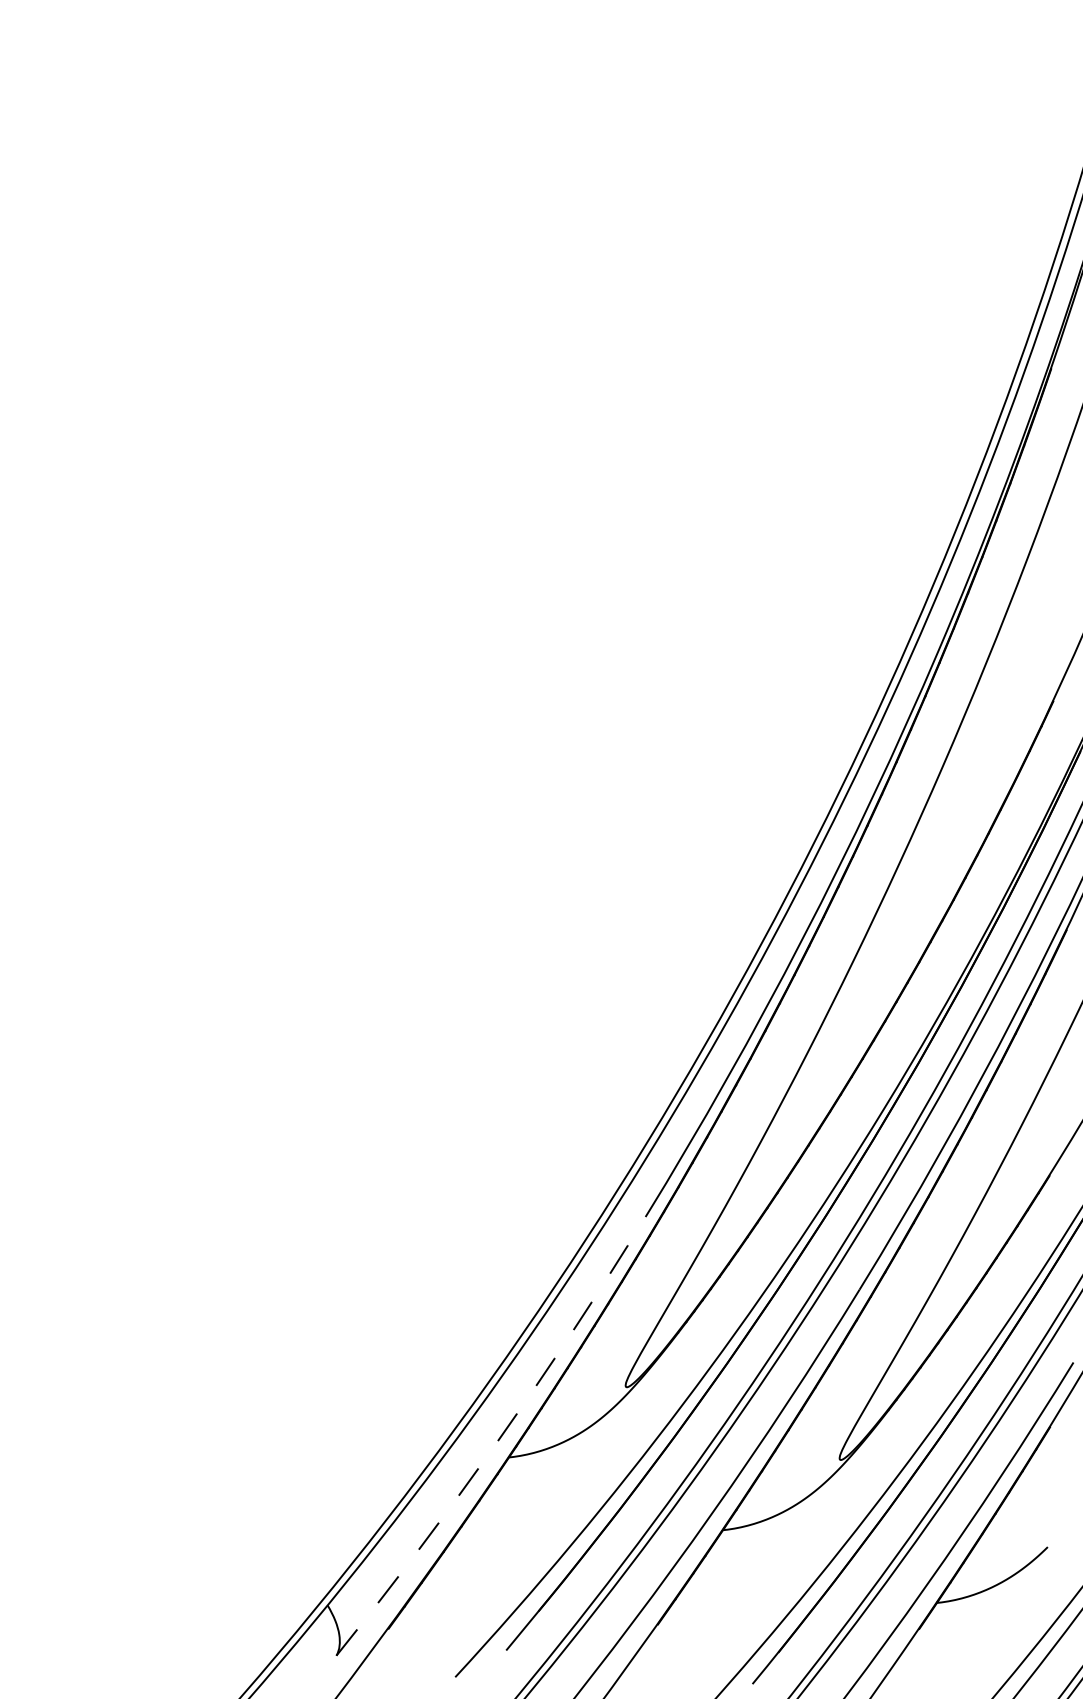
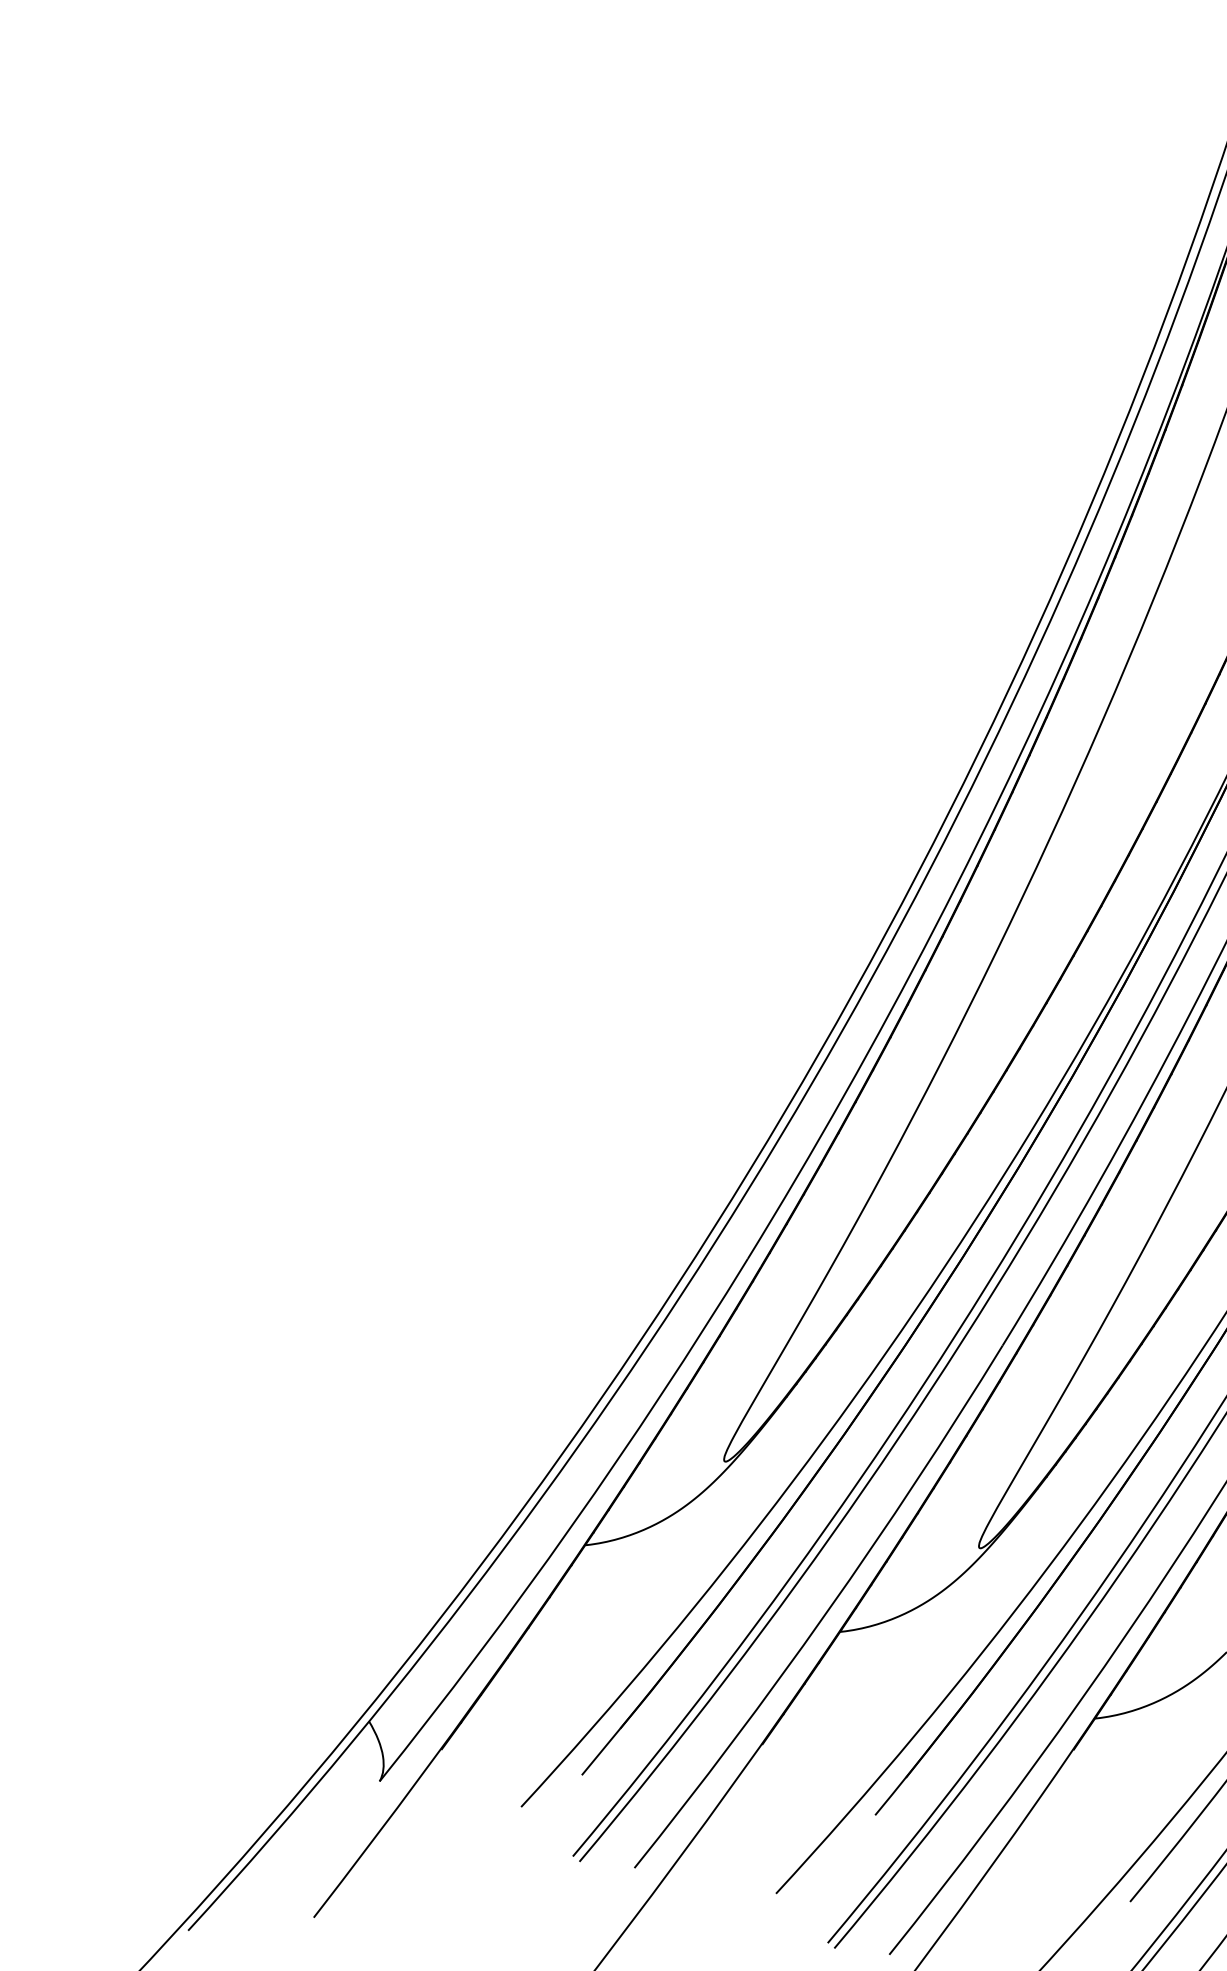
arc: (497, 1441) -> (571, 1526), dashed -> solid

